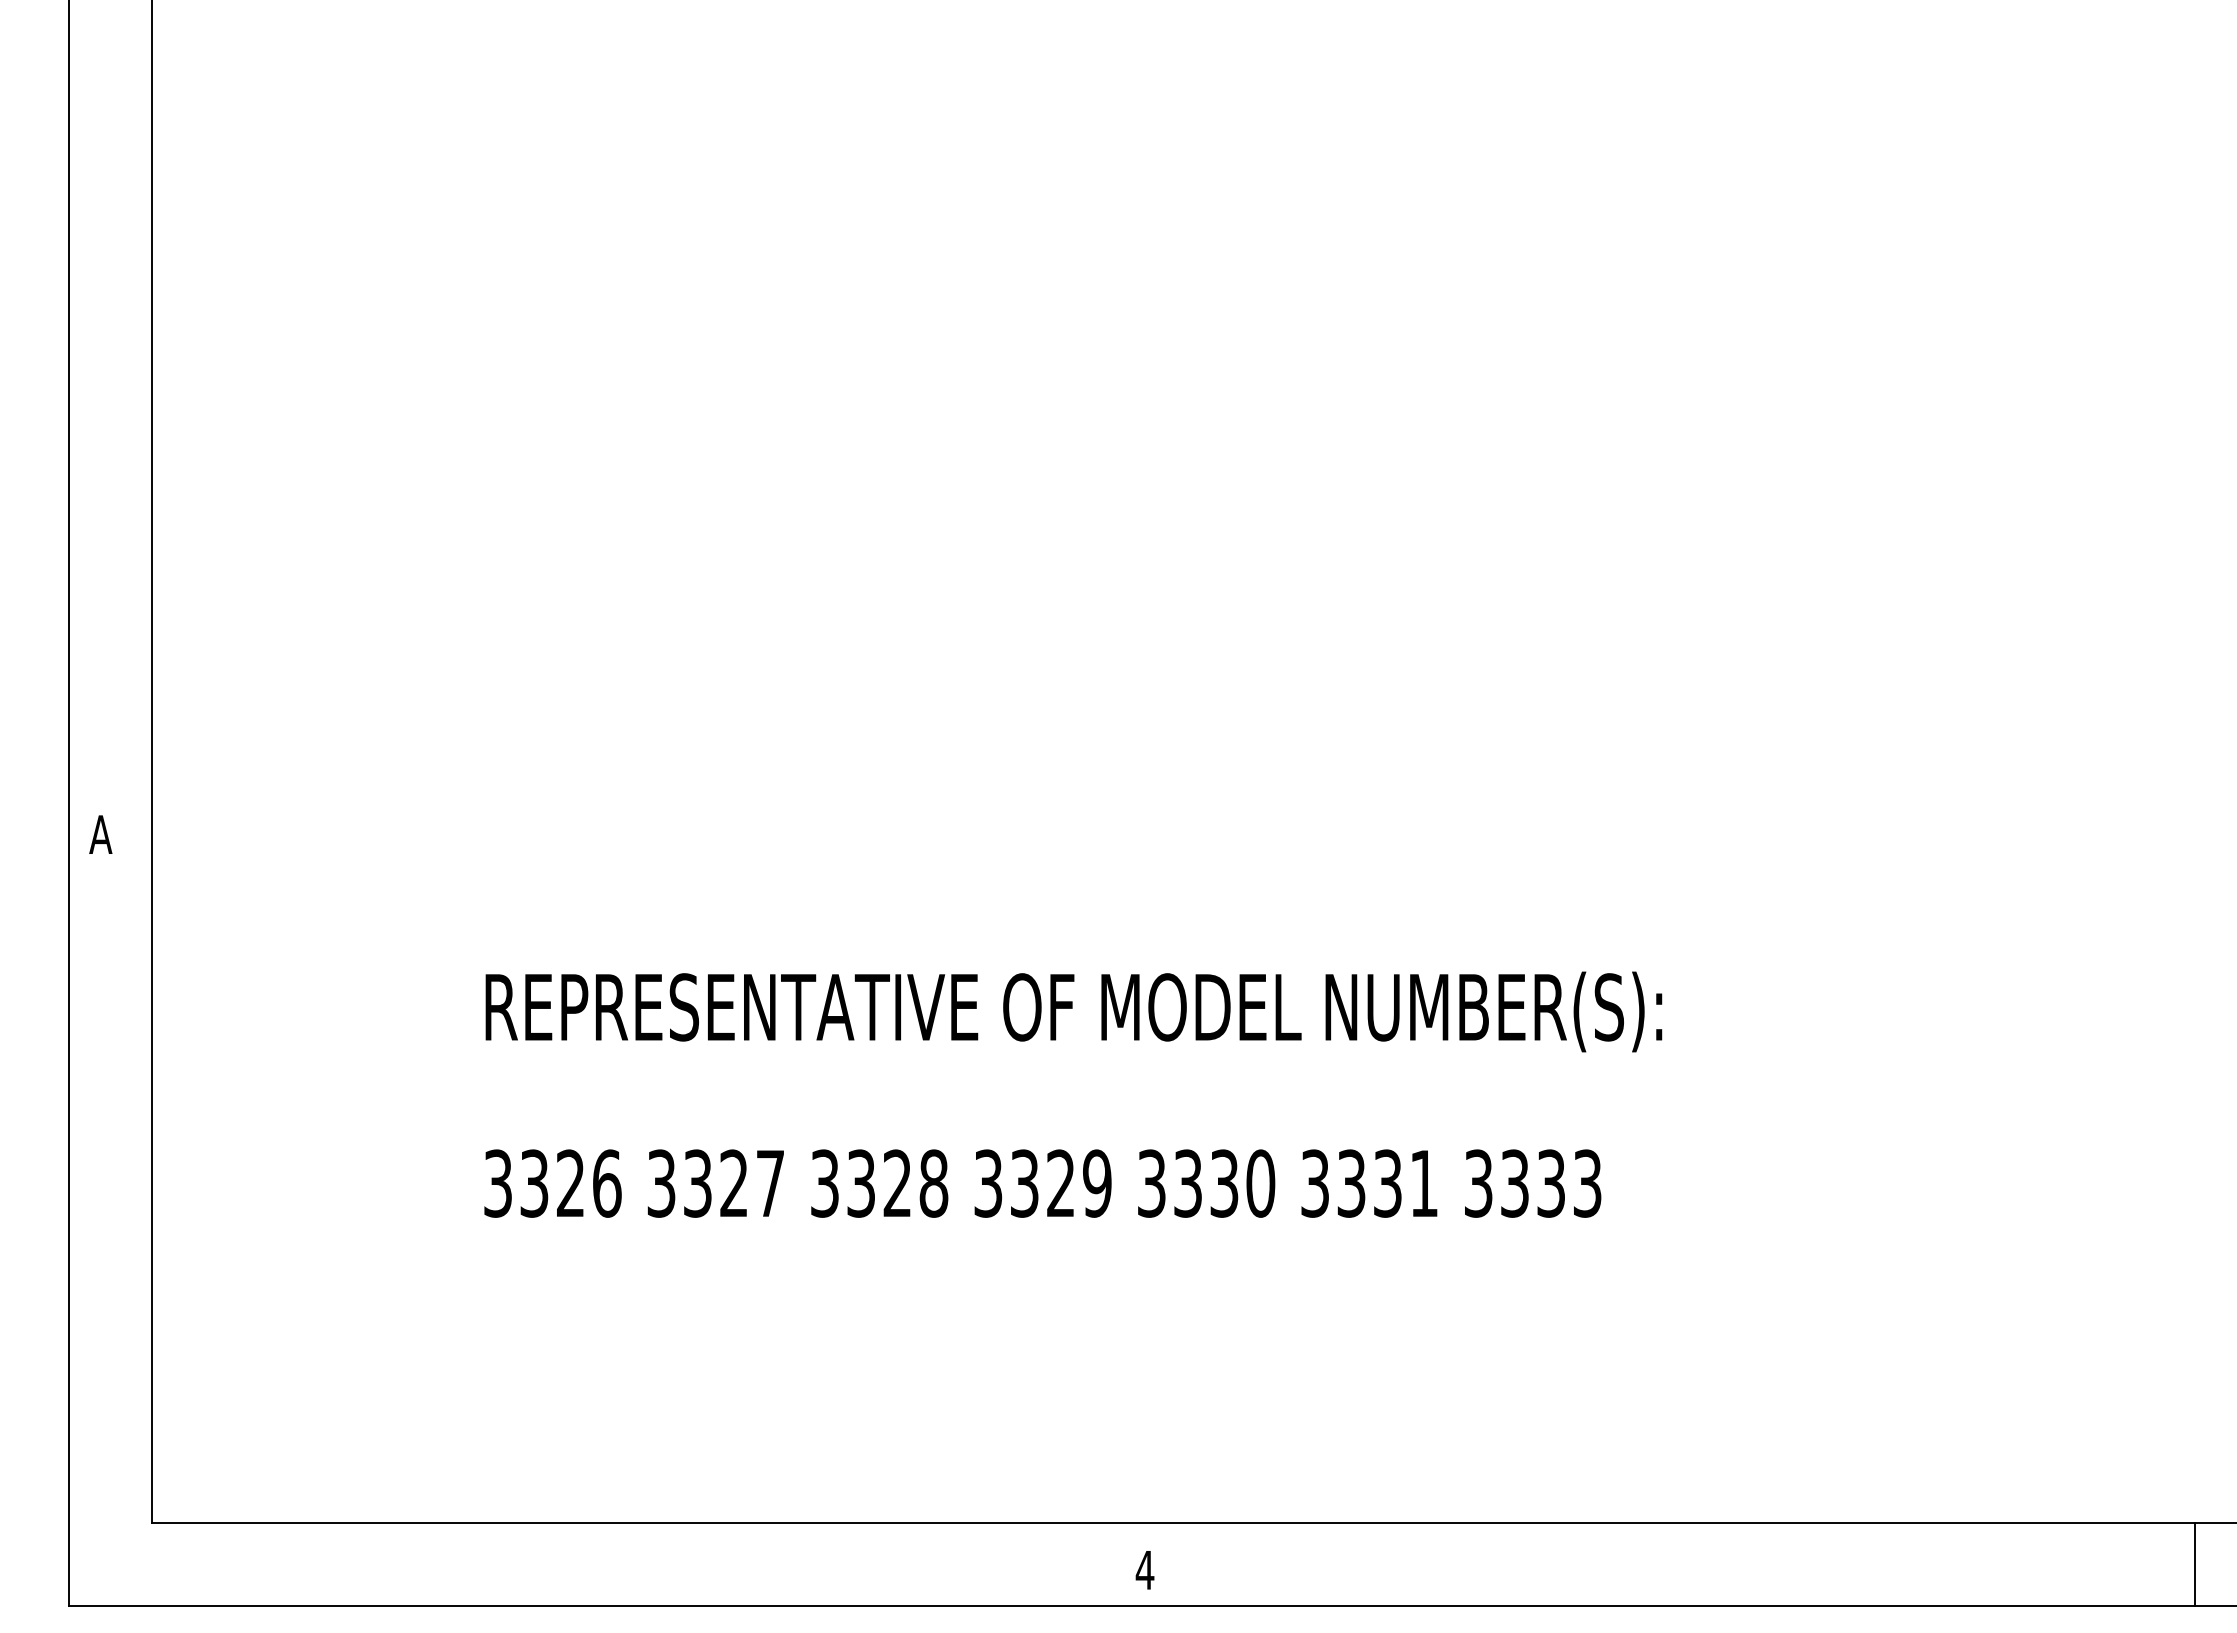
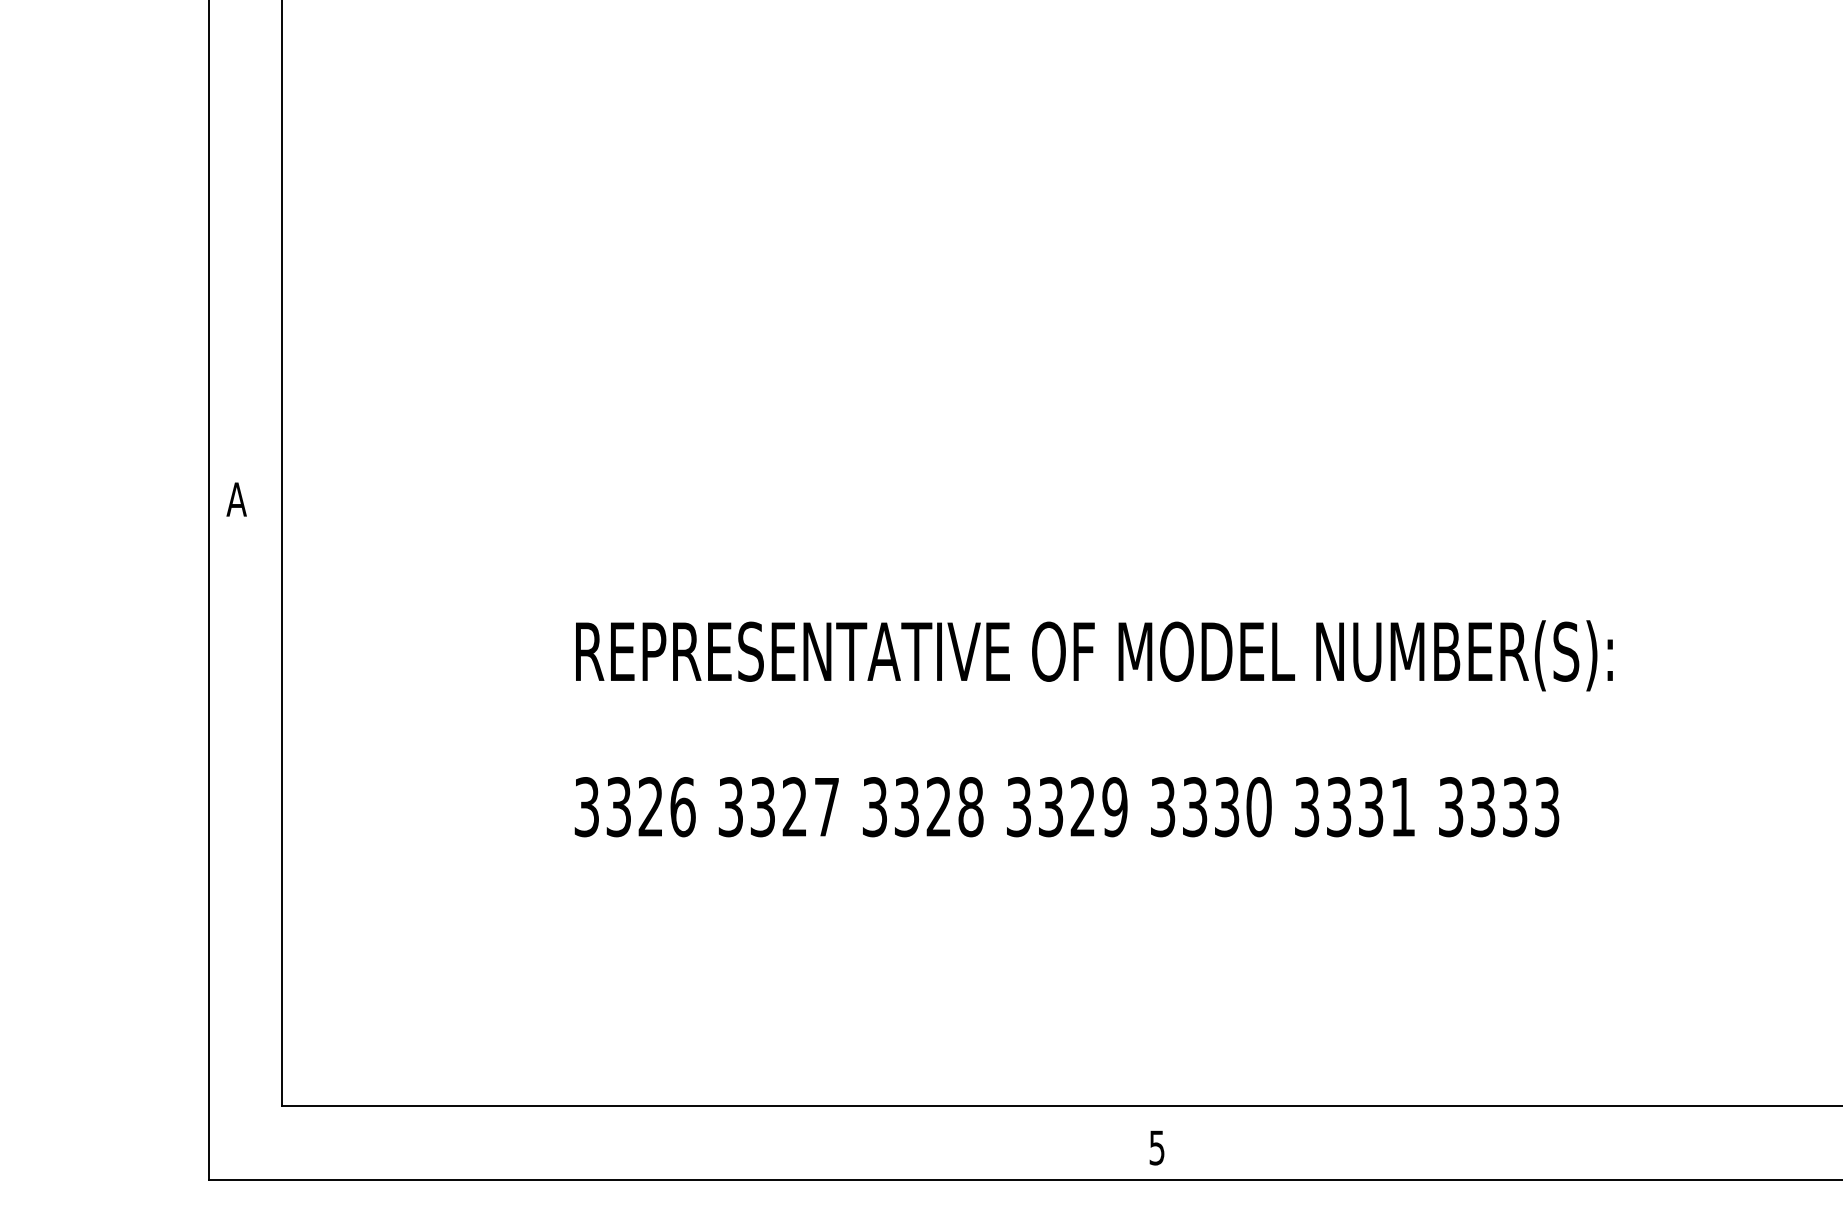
text: (1144, 1570) -> (1156, 1148), 4 -> 5

